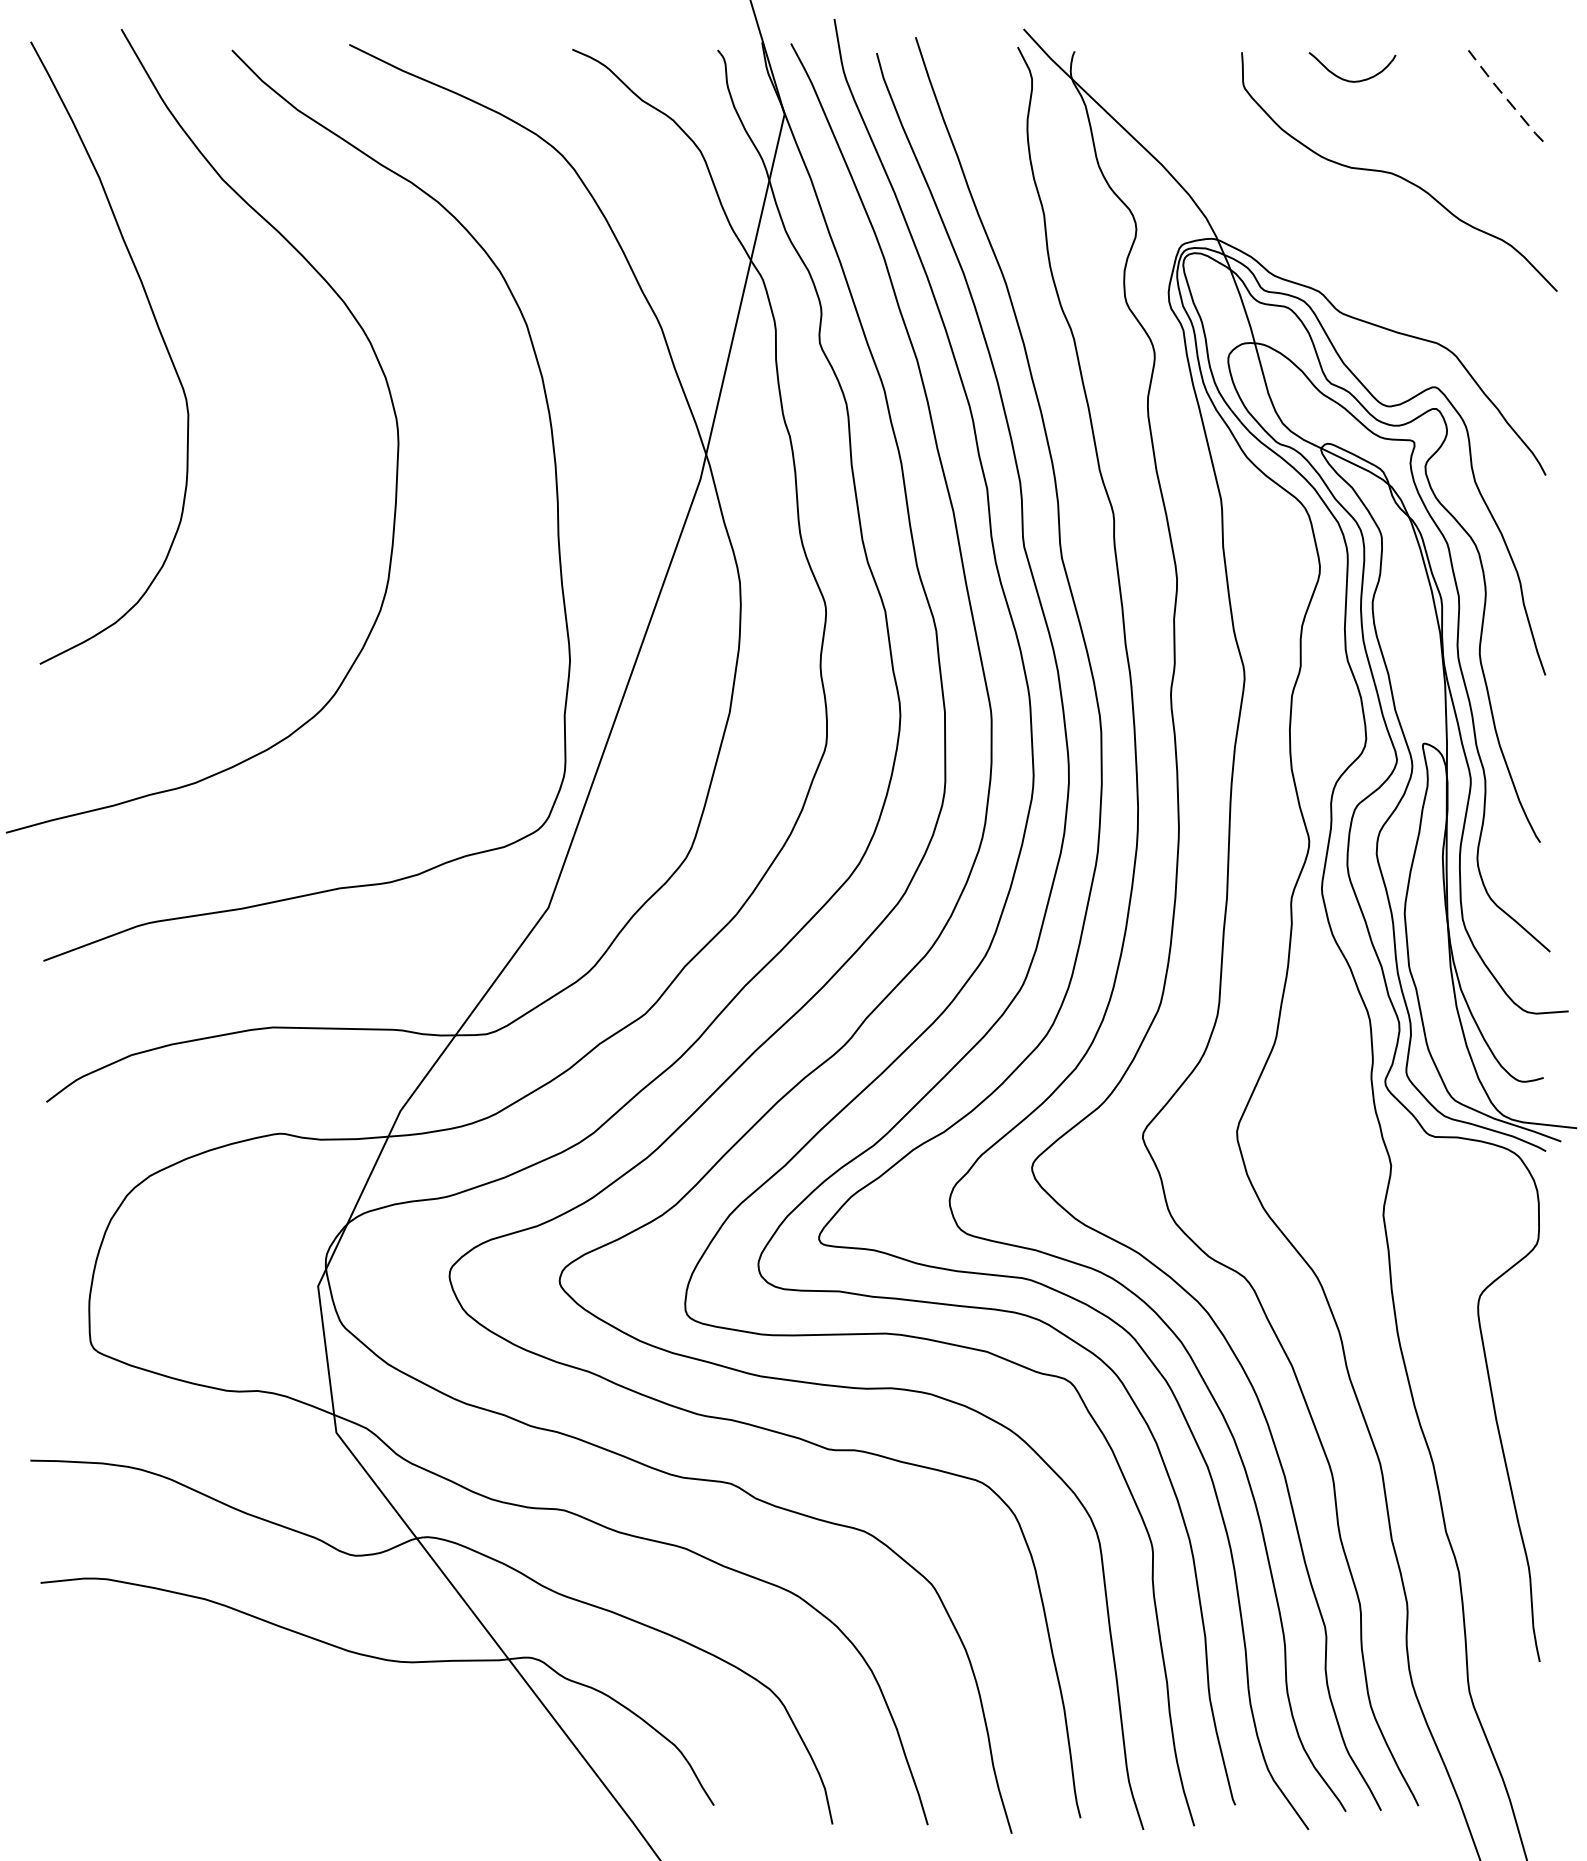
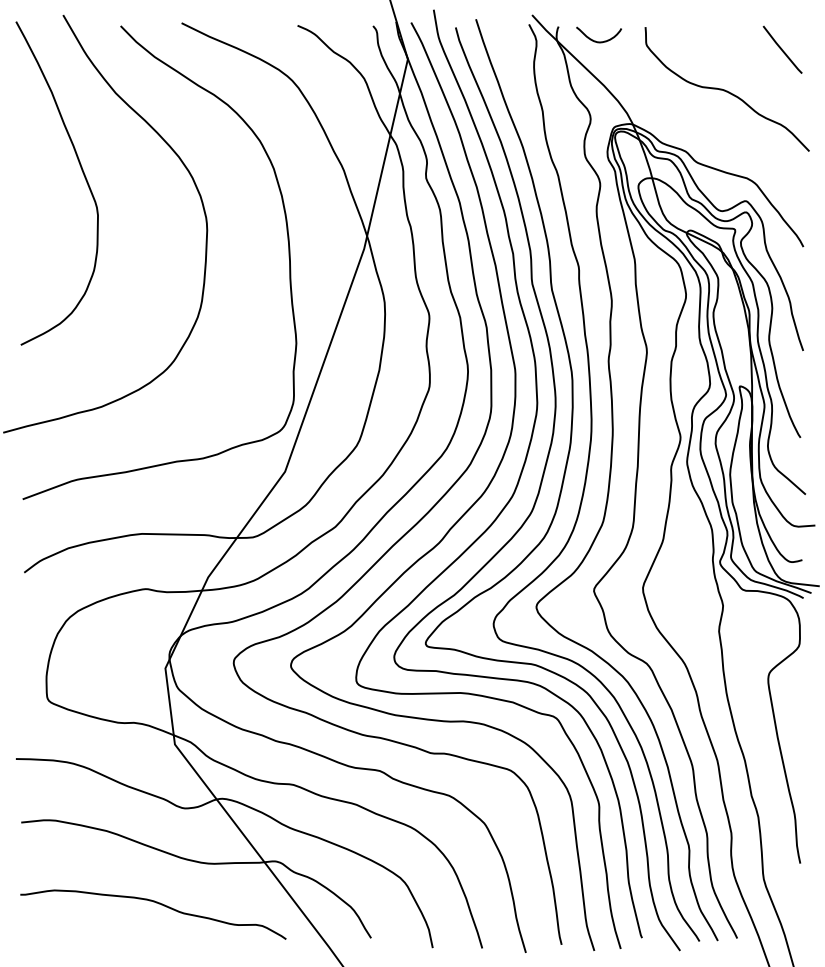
curve: (1345, 78) -> (595, 40), moved
line: (1503, 95) -> (781, 49), dashed -> solid
curve: (300, 1738) -> (156, 903), added

